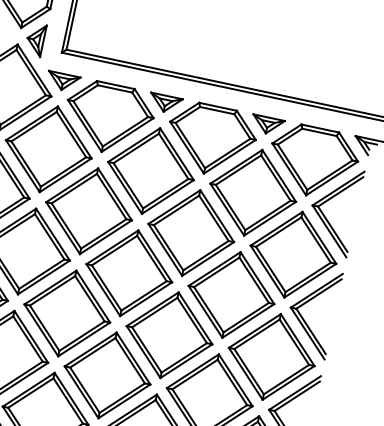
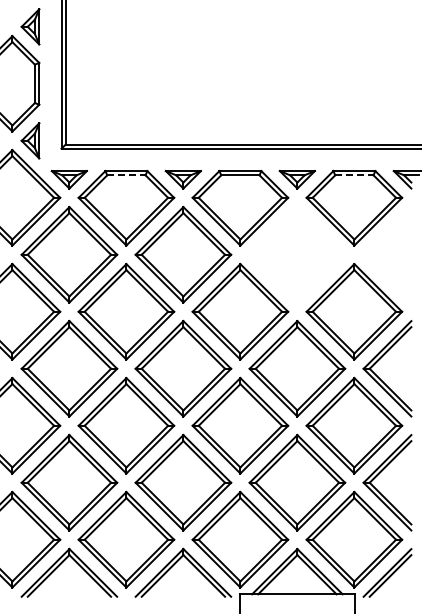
line: (115, 89) -> (126, 175), solid -> dashed
line: (319, 132) -> (354, 175), solid -> dashed
part: (253, 192) -> (297, 254), removed
part: (328, 200) -> (379, 246), removed

